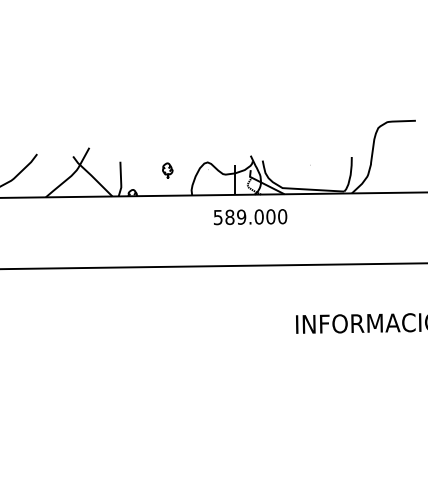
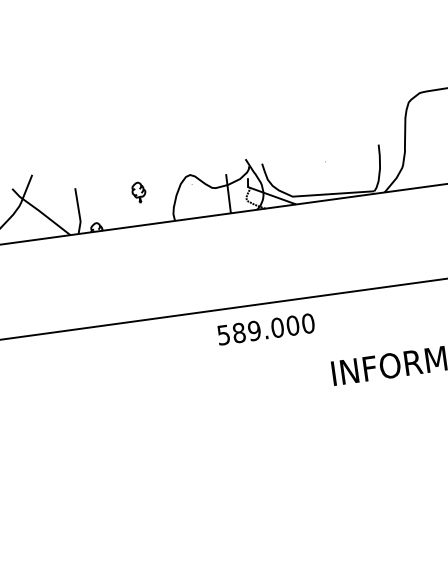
text: (250, 217) -> (266, 329), moved

